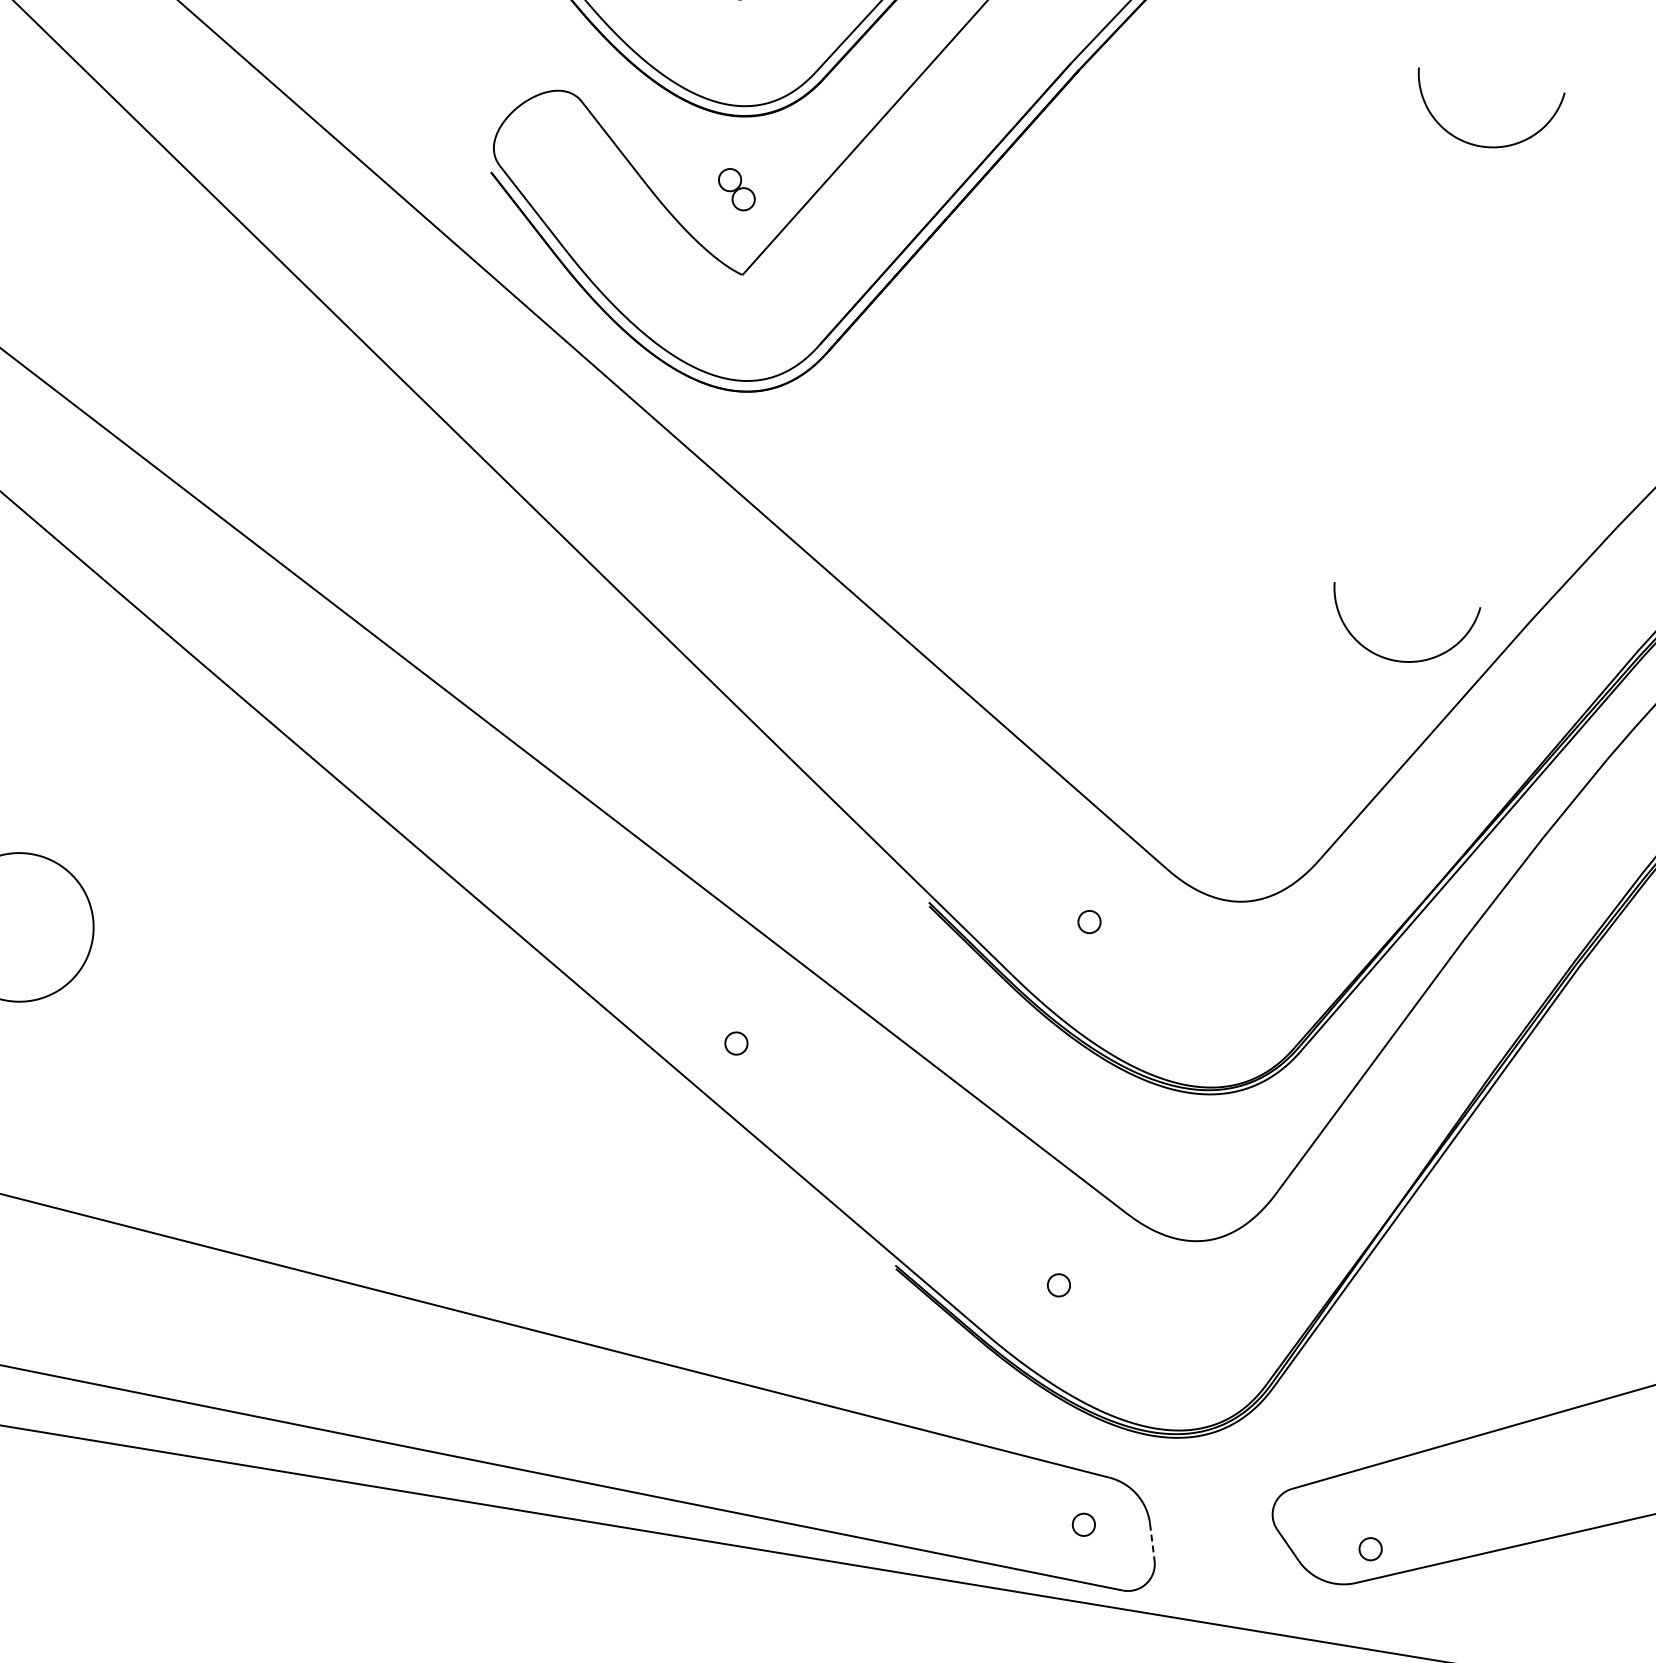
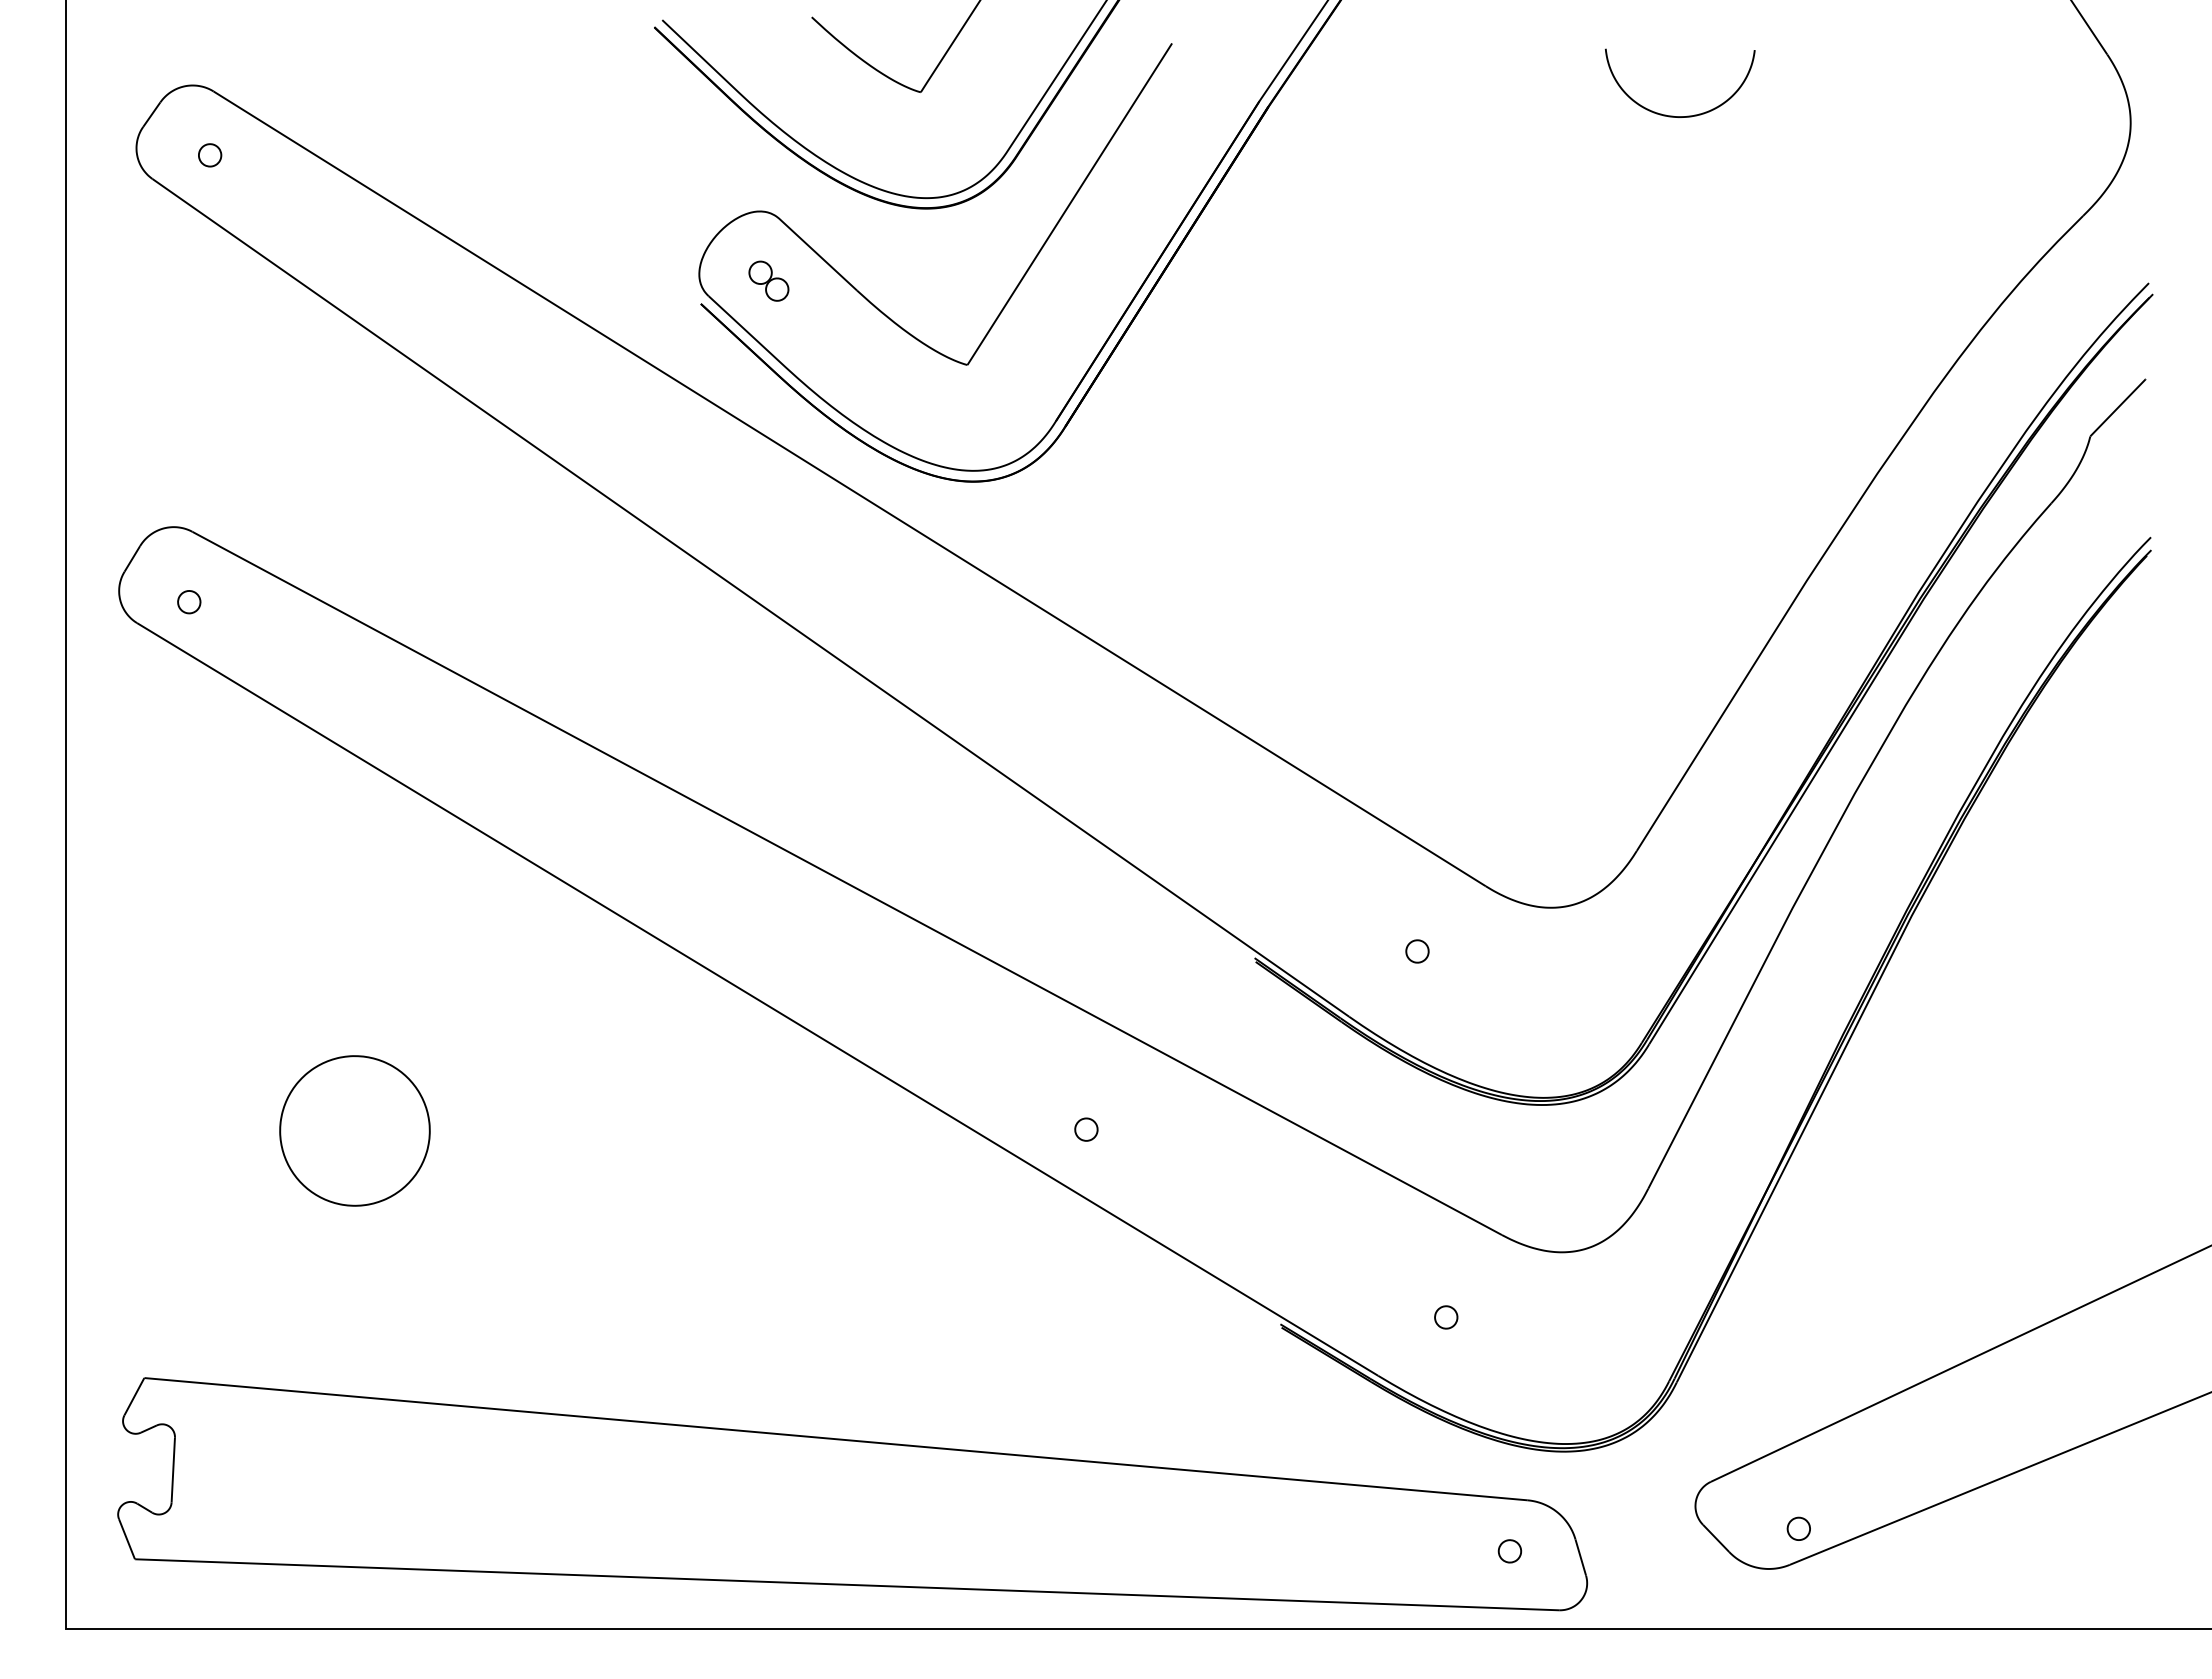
part: (736, 188) -> (768, 280), moved
curve: (1390, 658) -> (1673, 640), removed
line: (1152, 1542) -> (1580, 1557), dashed -> solid

